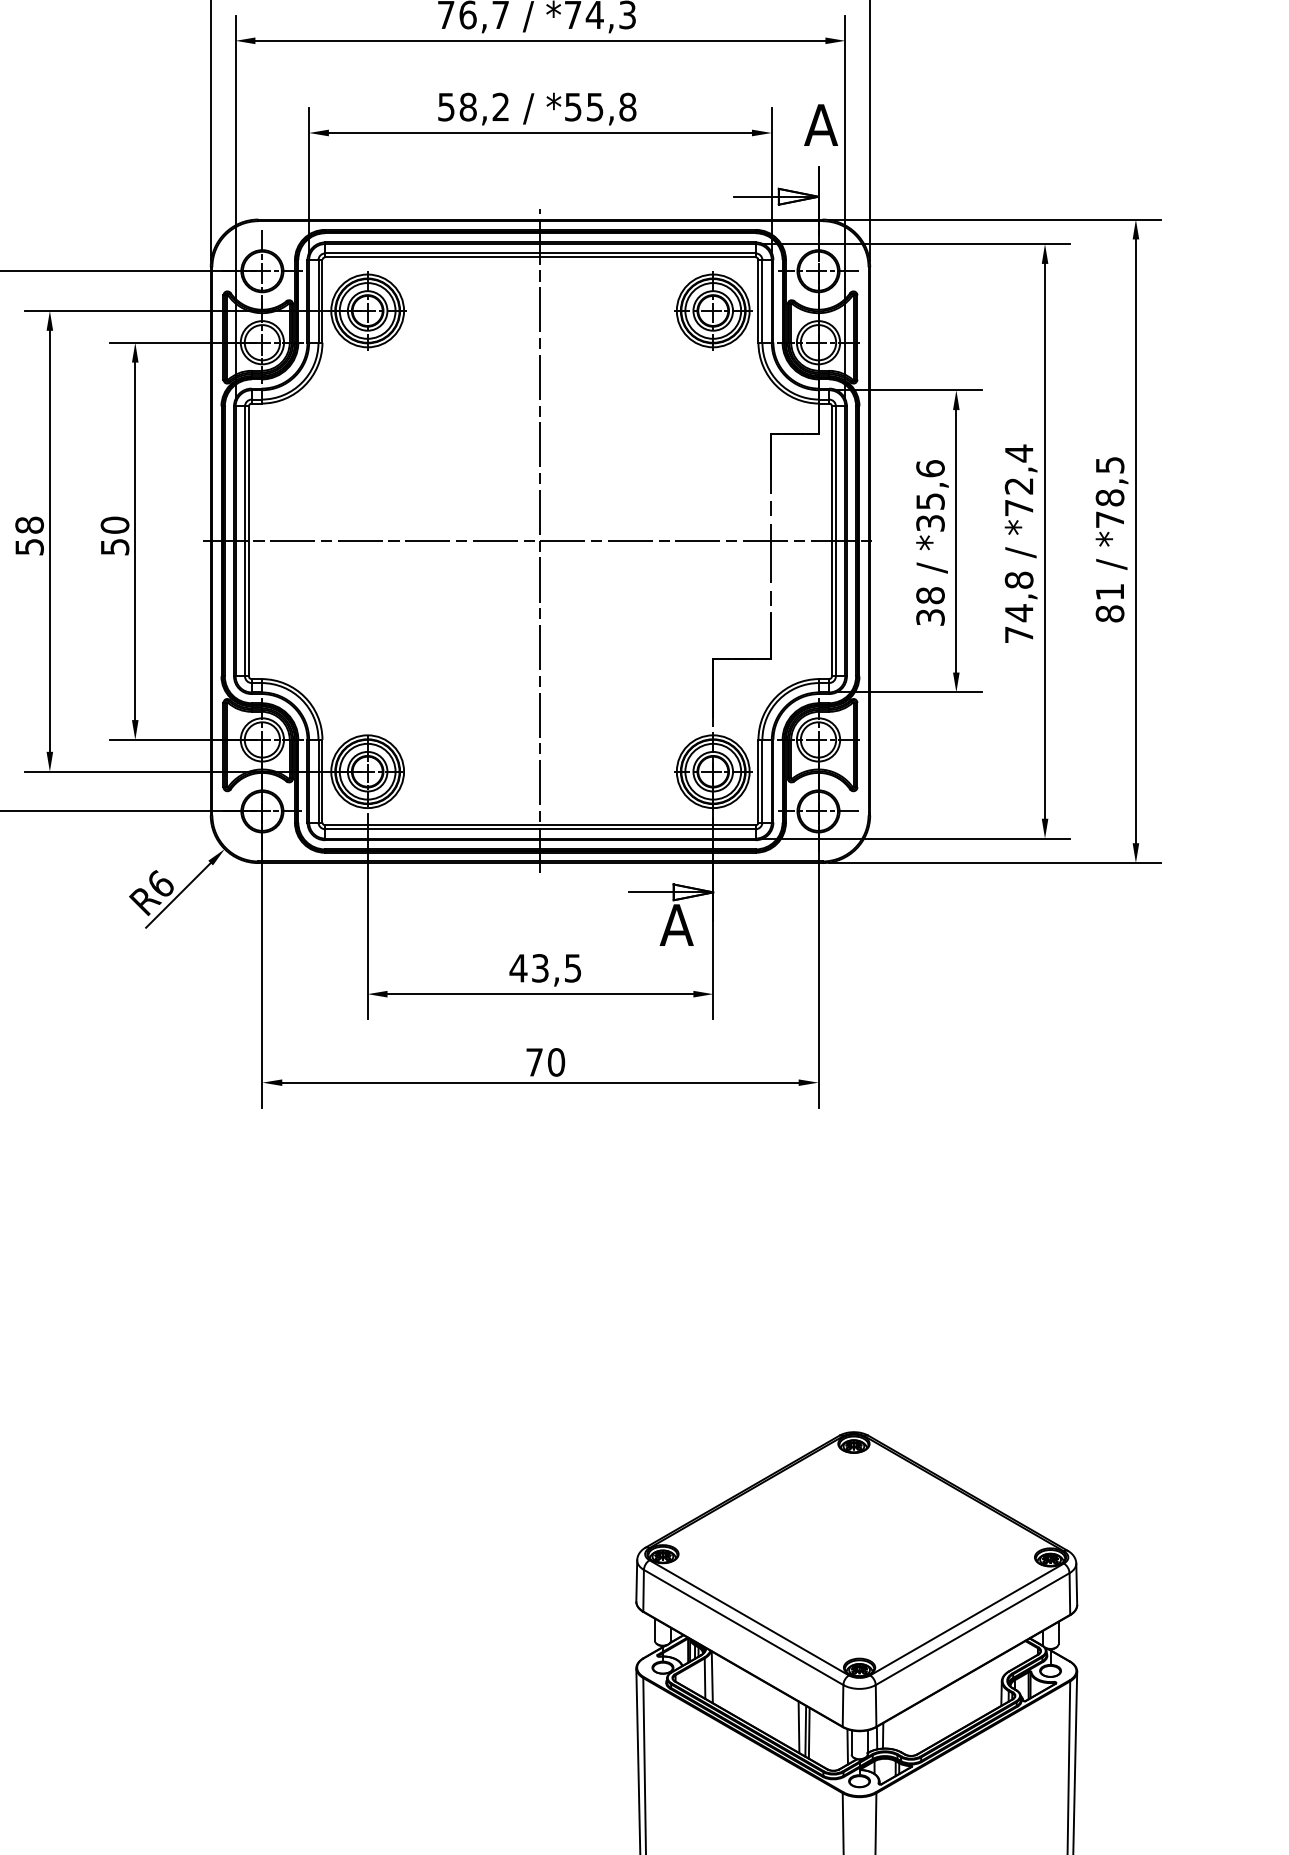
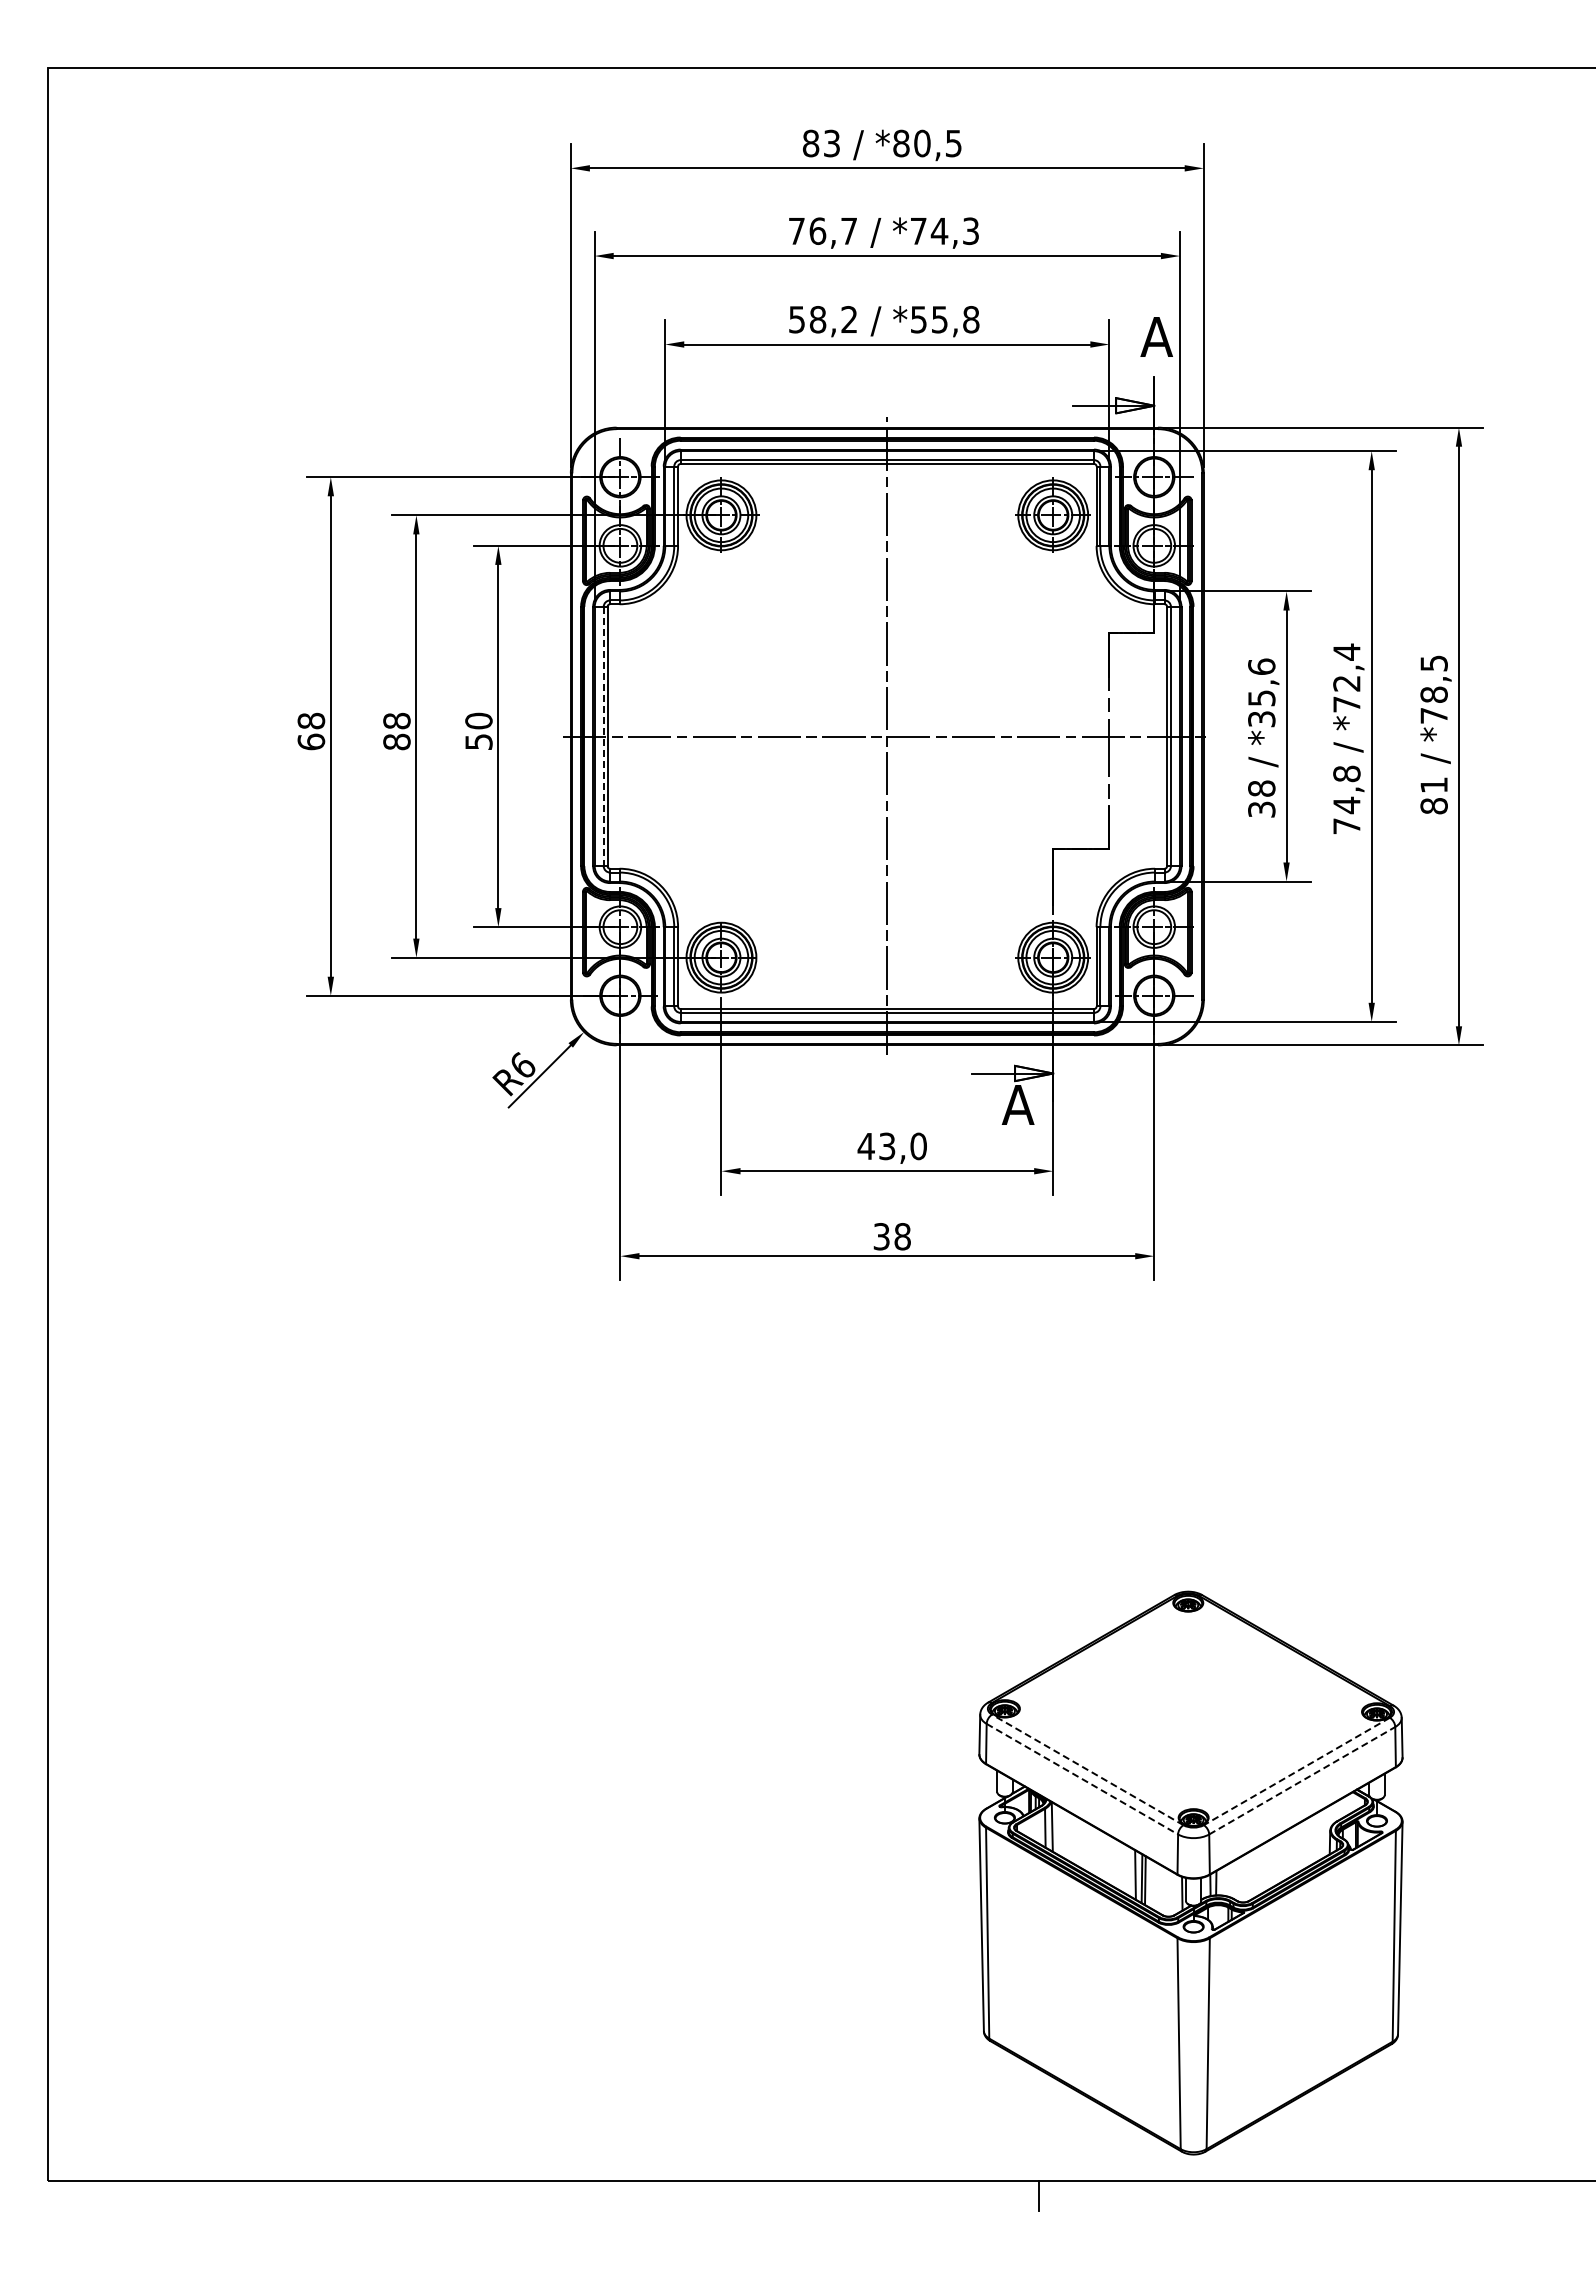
line: (244, 541) -> (603, 736), solid -> dashed
text: (29, 546) -> (396, 741), 58 -> 88
text: (572, 968) -> (918, 1146), 43,5 -> 43,0
text: (544, 1062) -> (891, 1236), 70 -> 38
line: (748, 1617) -> (1087, 1769), solid -> dashed
line: (966, 1619) -> (1296, 1771), solid -> dashed
line: (743, 1627) -> (1082, 1779), solid -> dashed
line: (972, 1628) -> (1302, 1780), solid -> dashed

